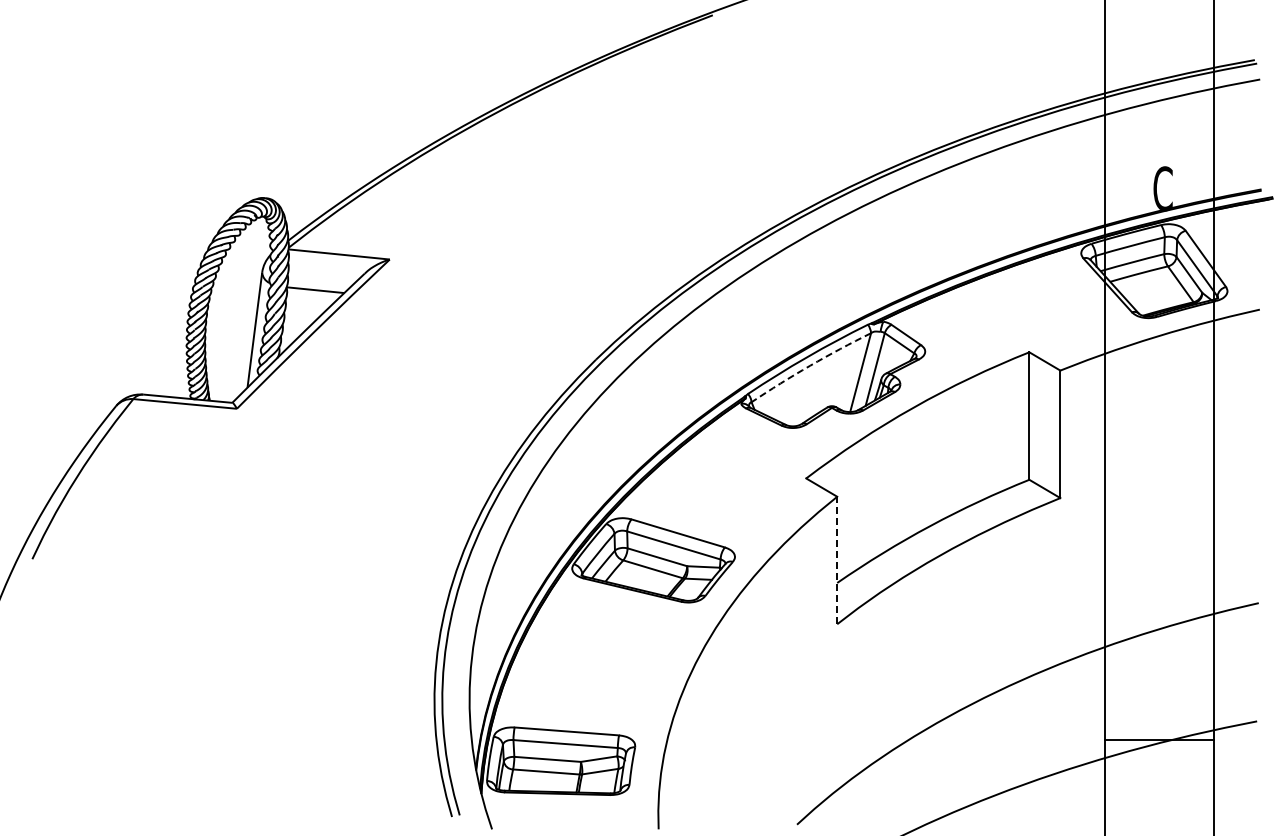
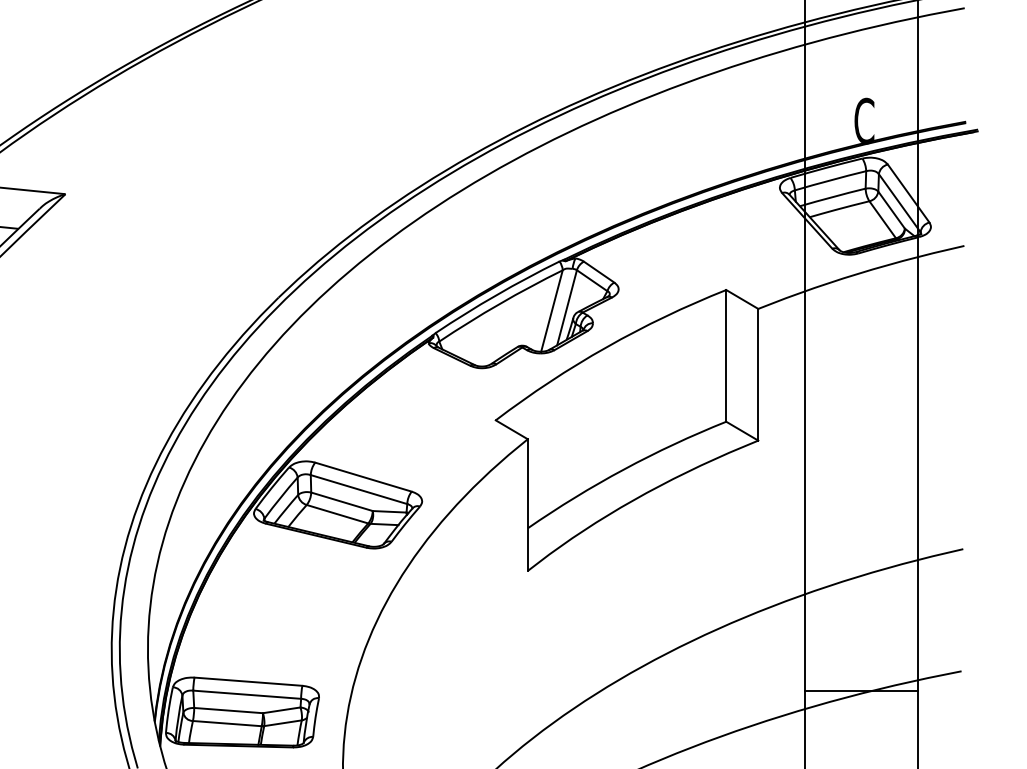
arc: (810, 365) -> (500, 303), dashed -> solid
line: (837, 560) -> (528, 505), dashed -> solid

